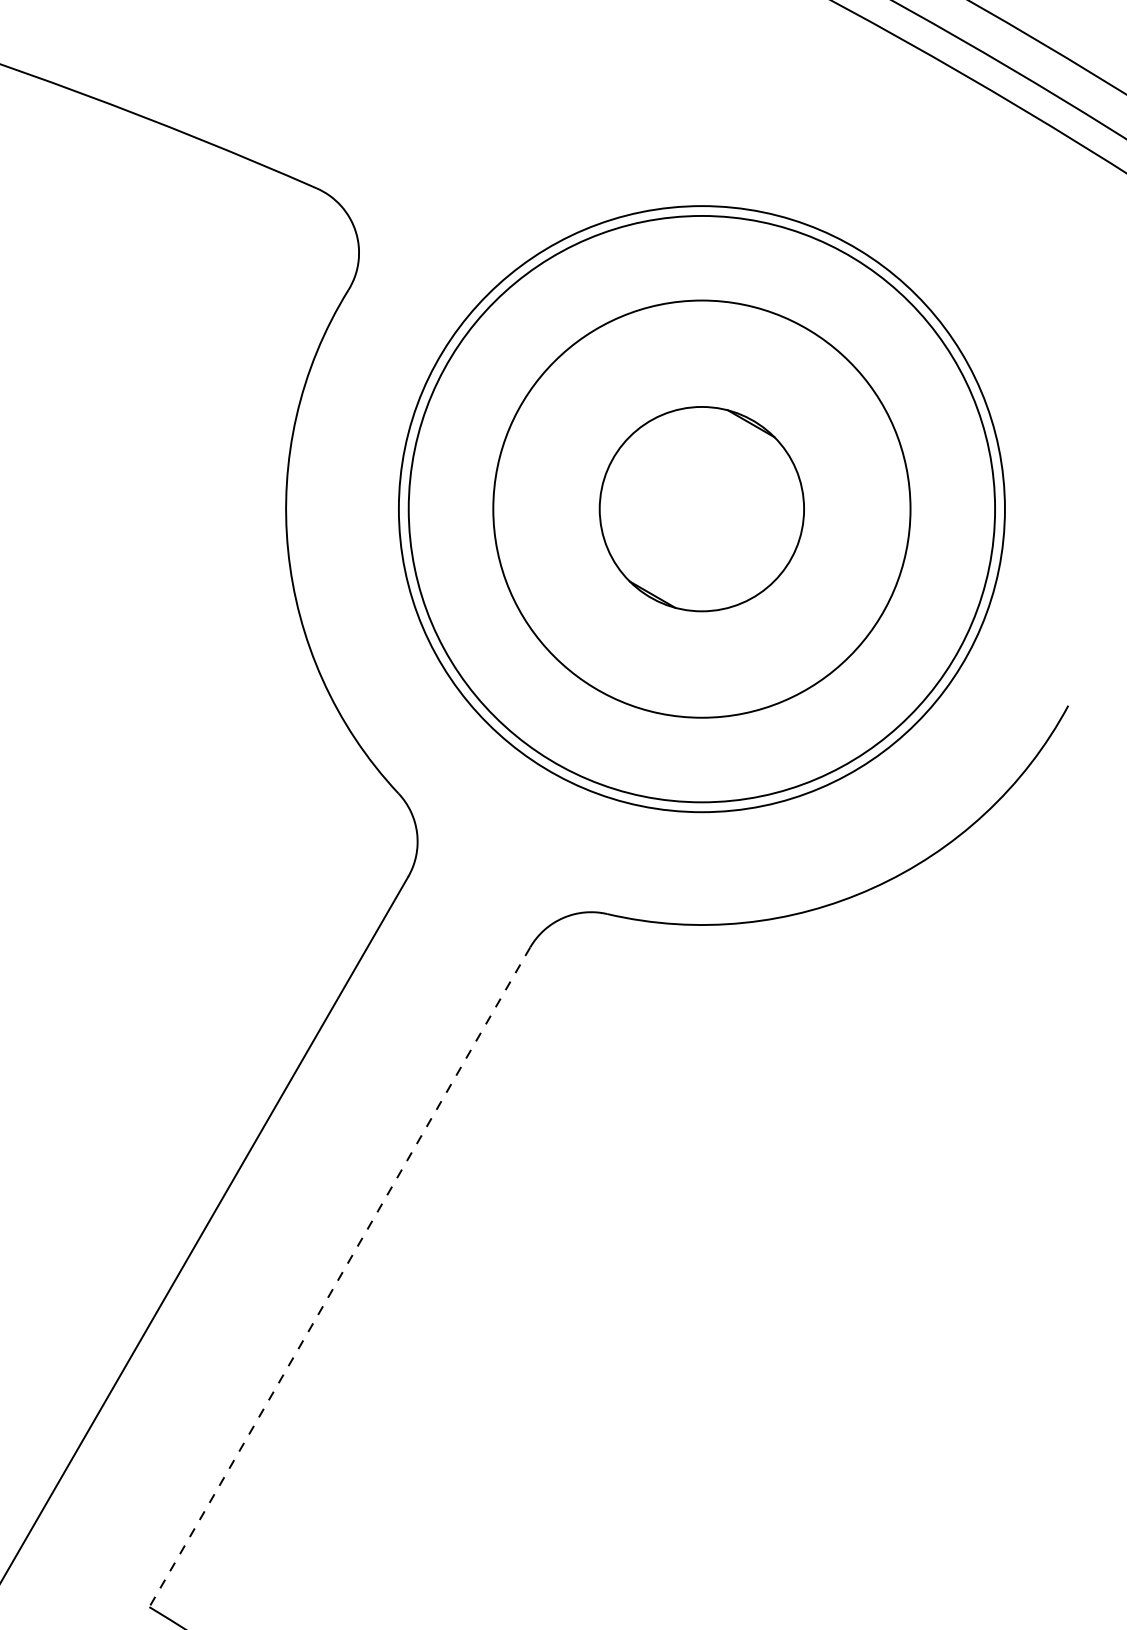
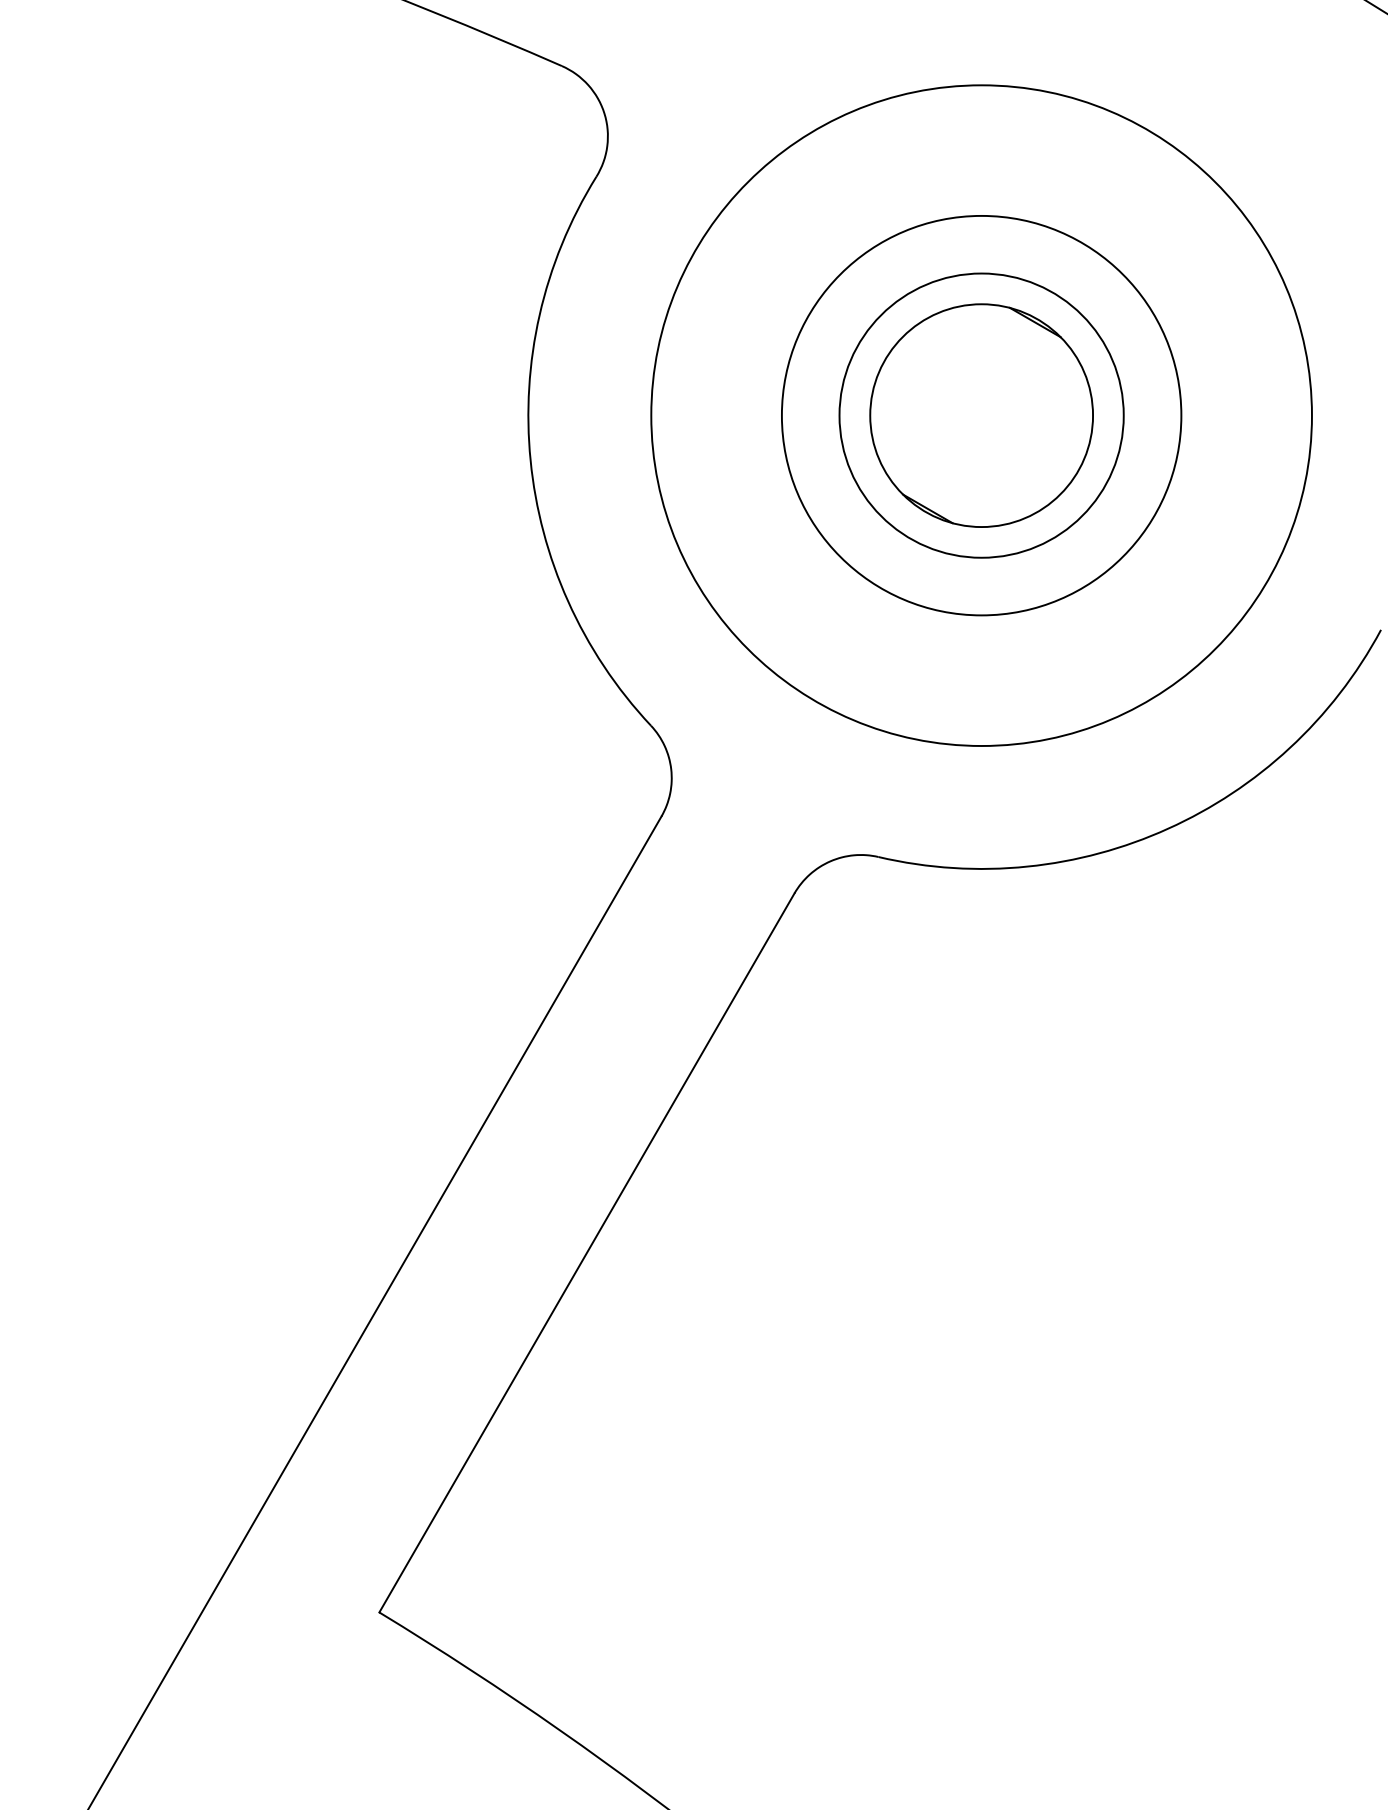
circle: (701, 509) -> (981, 415), size x0.62
circle: (701, 509) -> (981, 415), size x0.62
line: (339, 1277) -> (586, 1253), dashed -> solid

